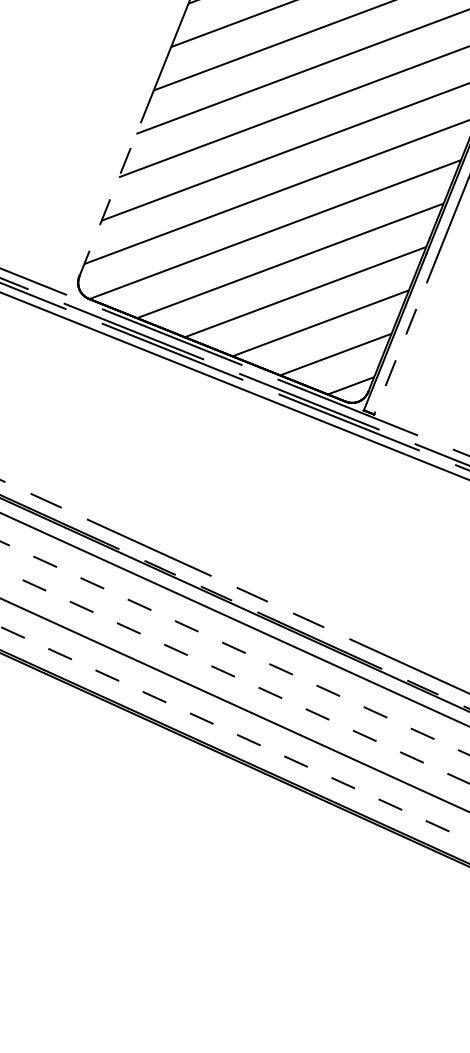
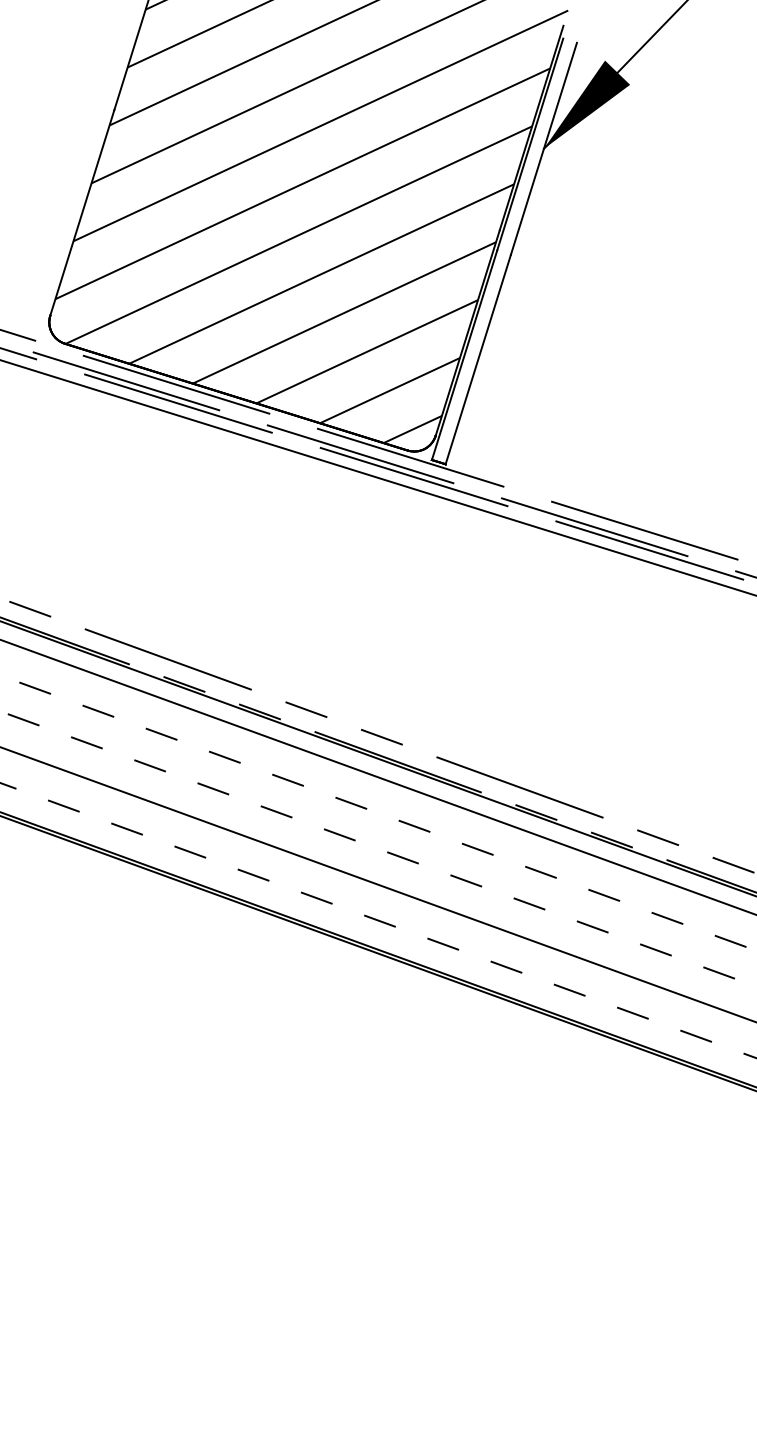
line: (110, 199) -> (82, 212), dashed -> solid
line: (405, 336) -> (478, 359), dashed -> solid

